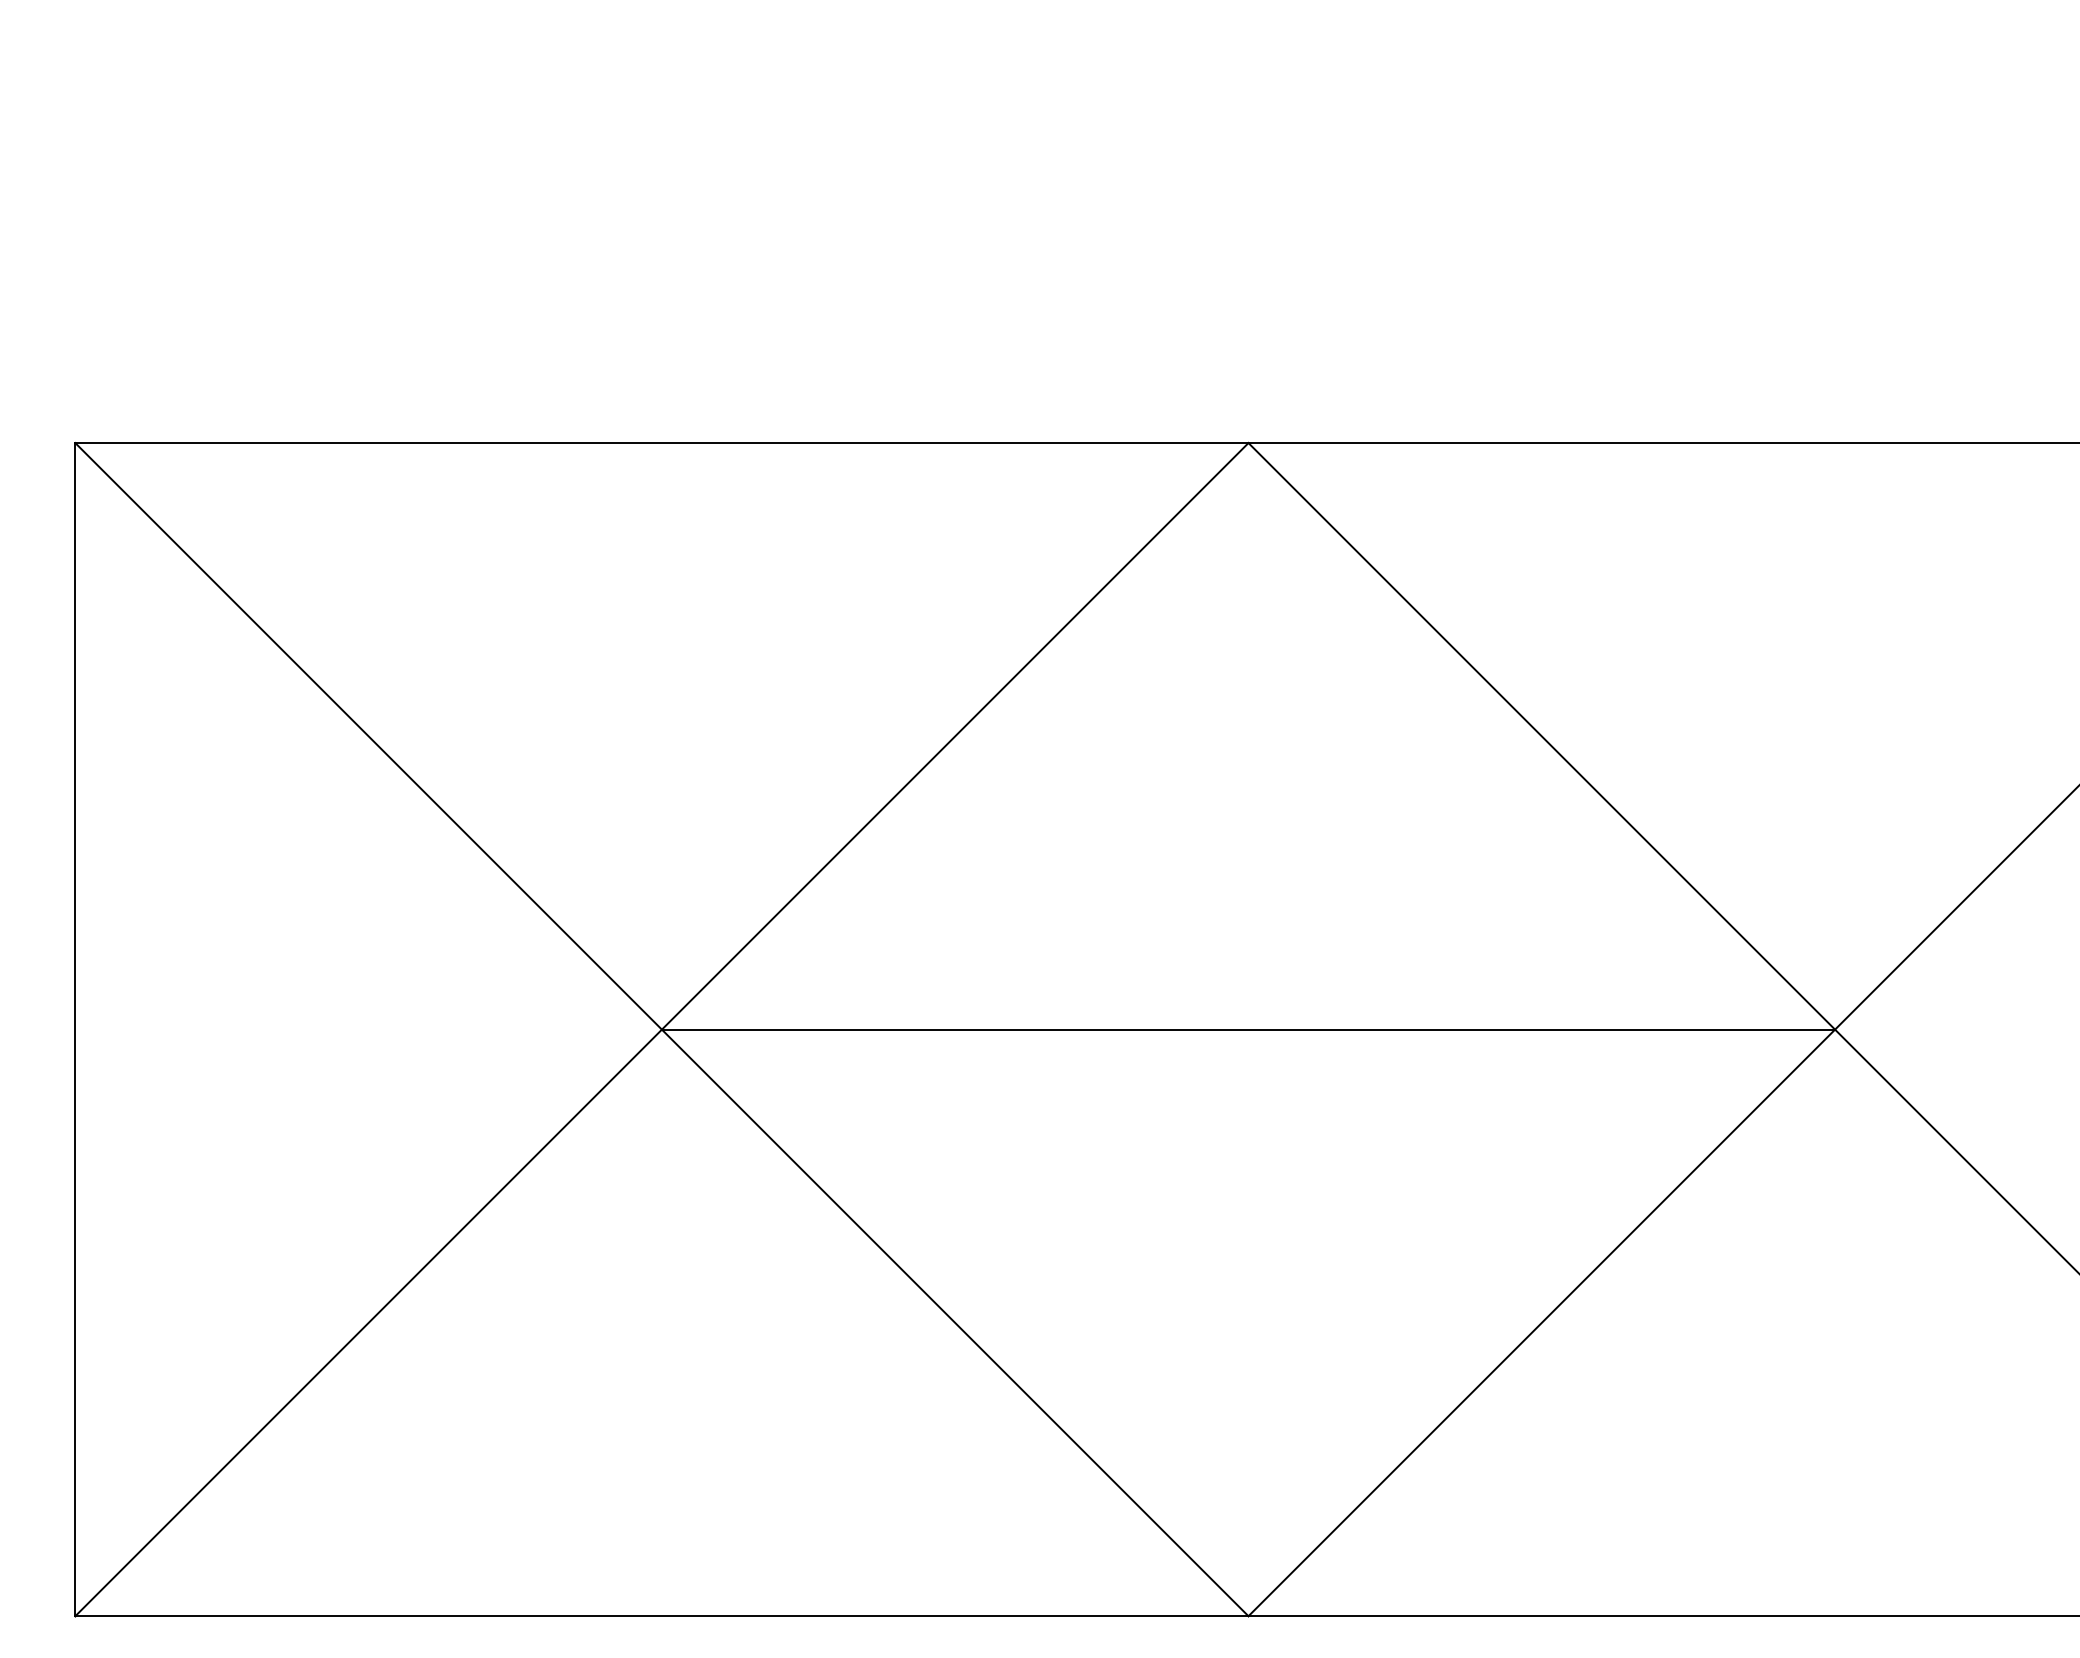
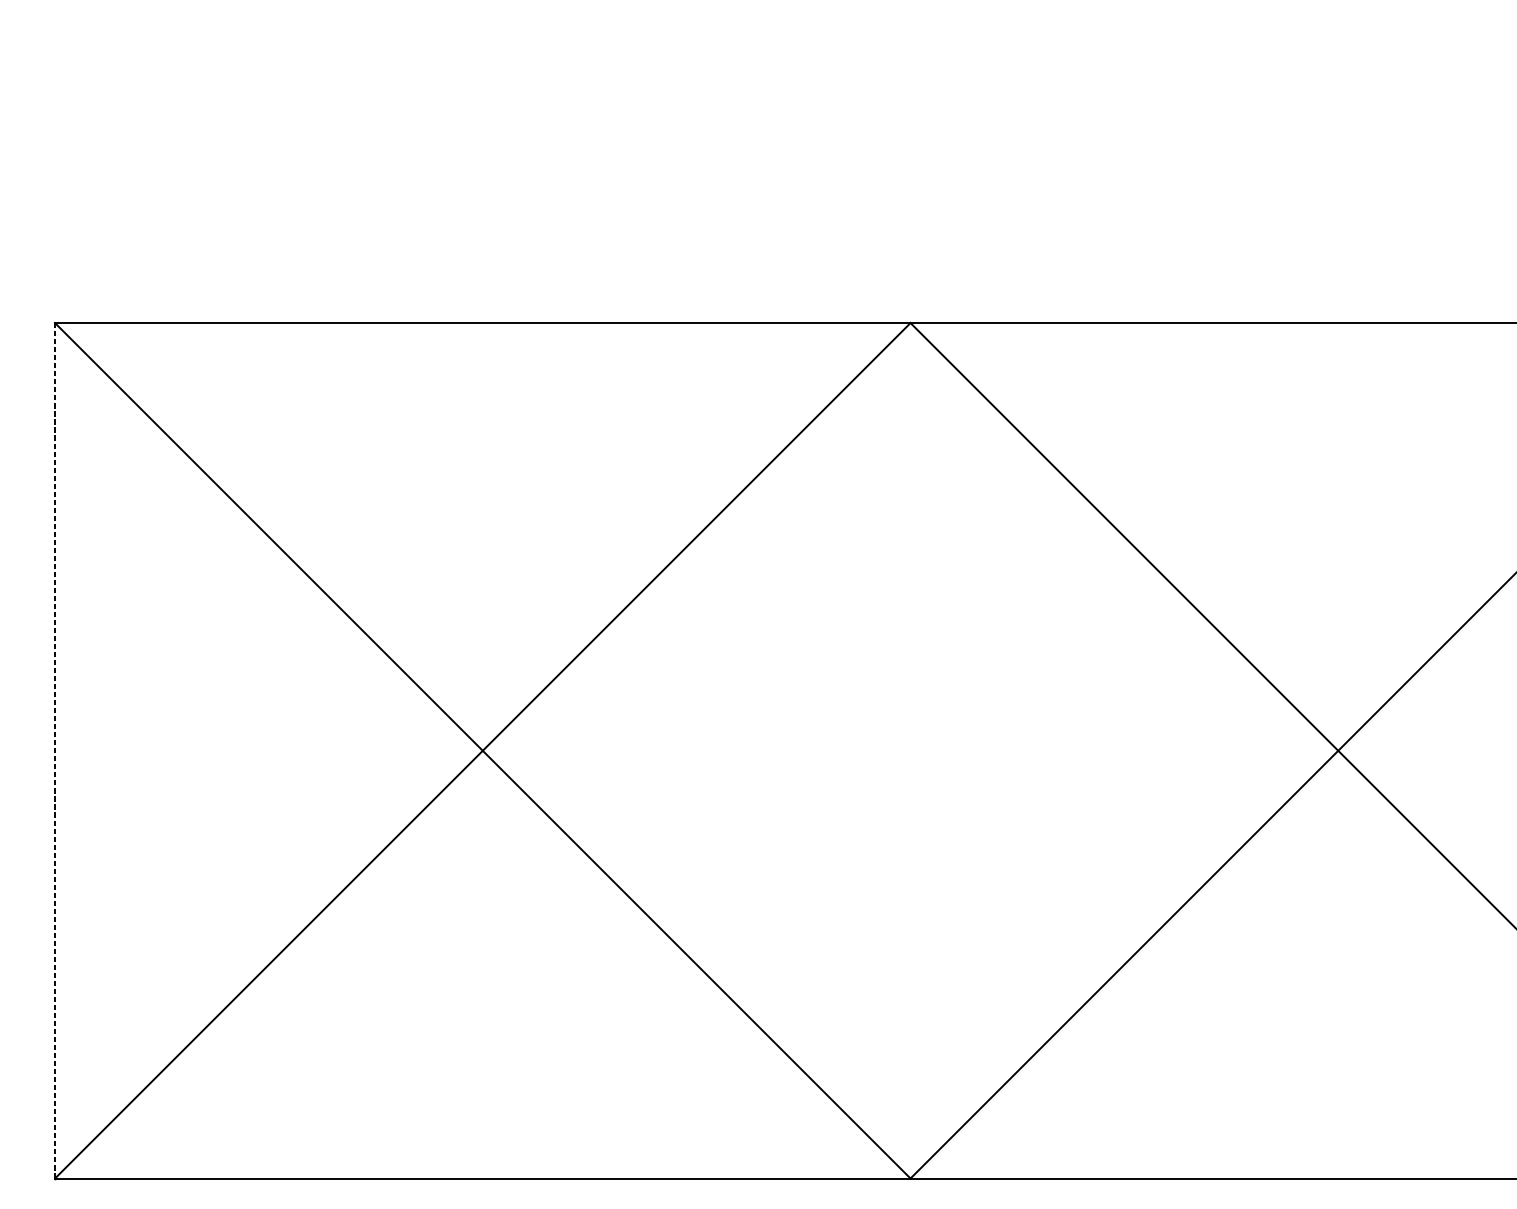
line: (75, 1029) -> (55, 750), solid -> dashed
line: (1248, 1029) -> (910, 750), removed

